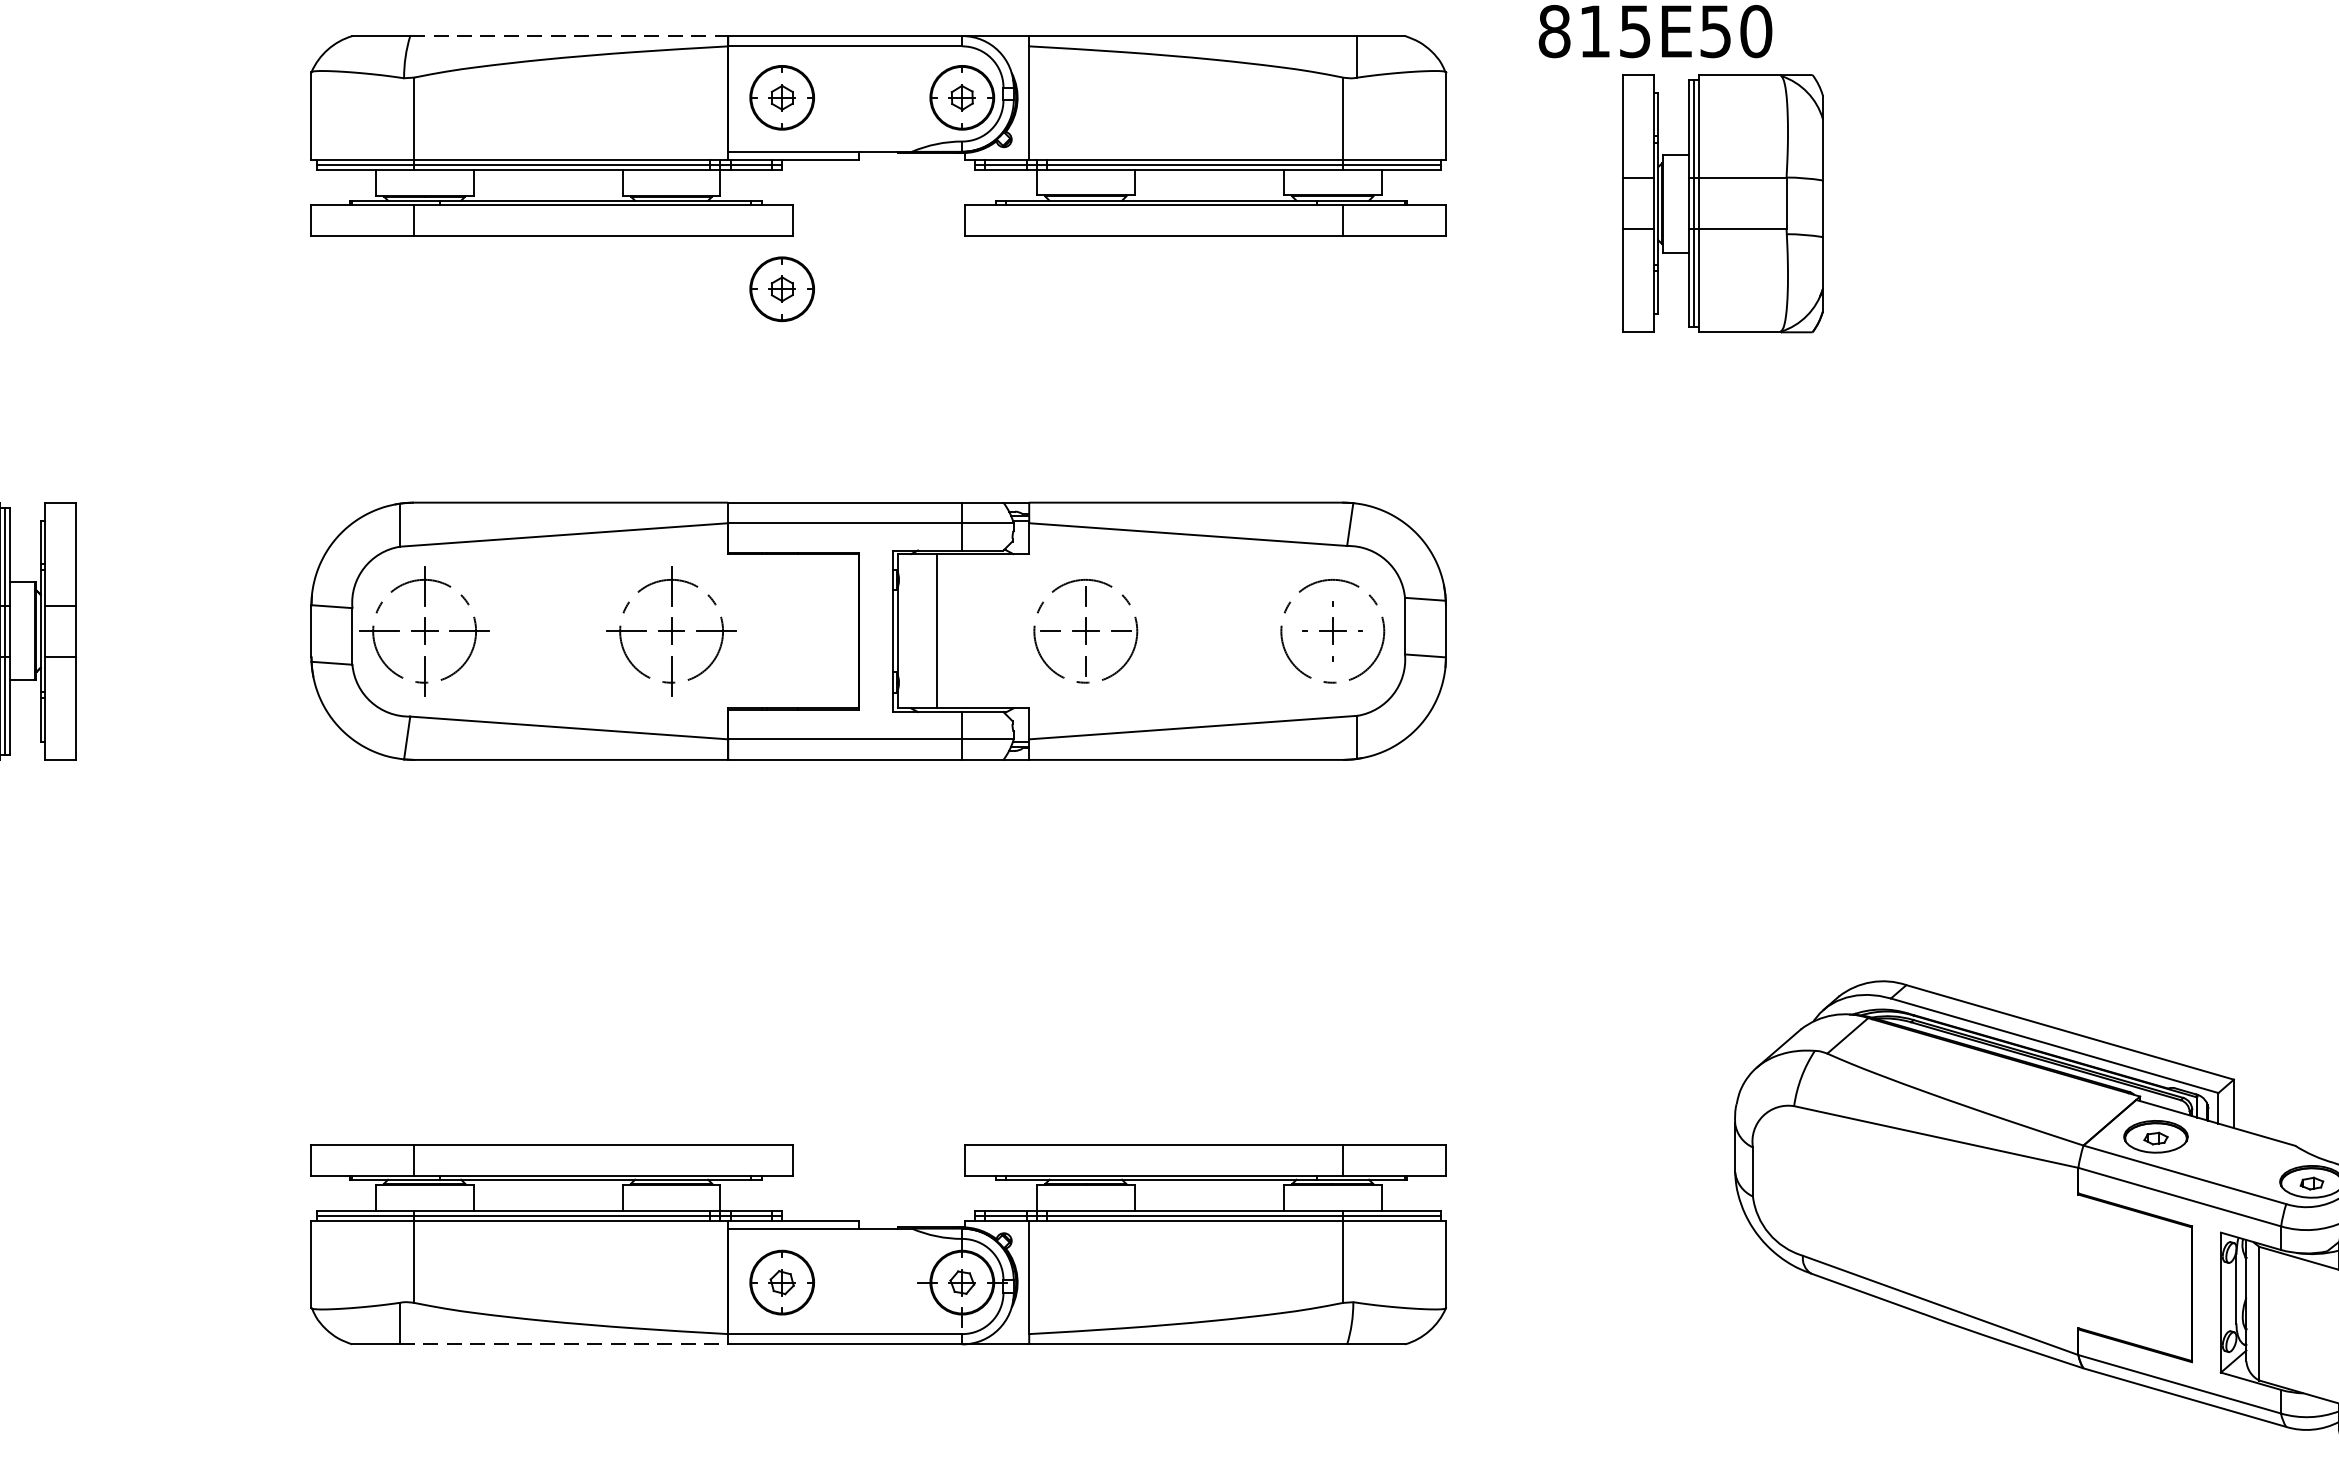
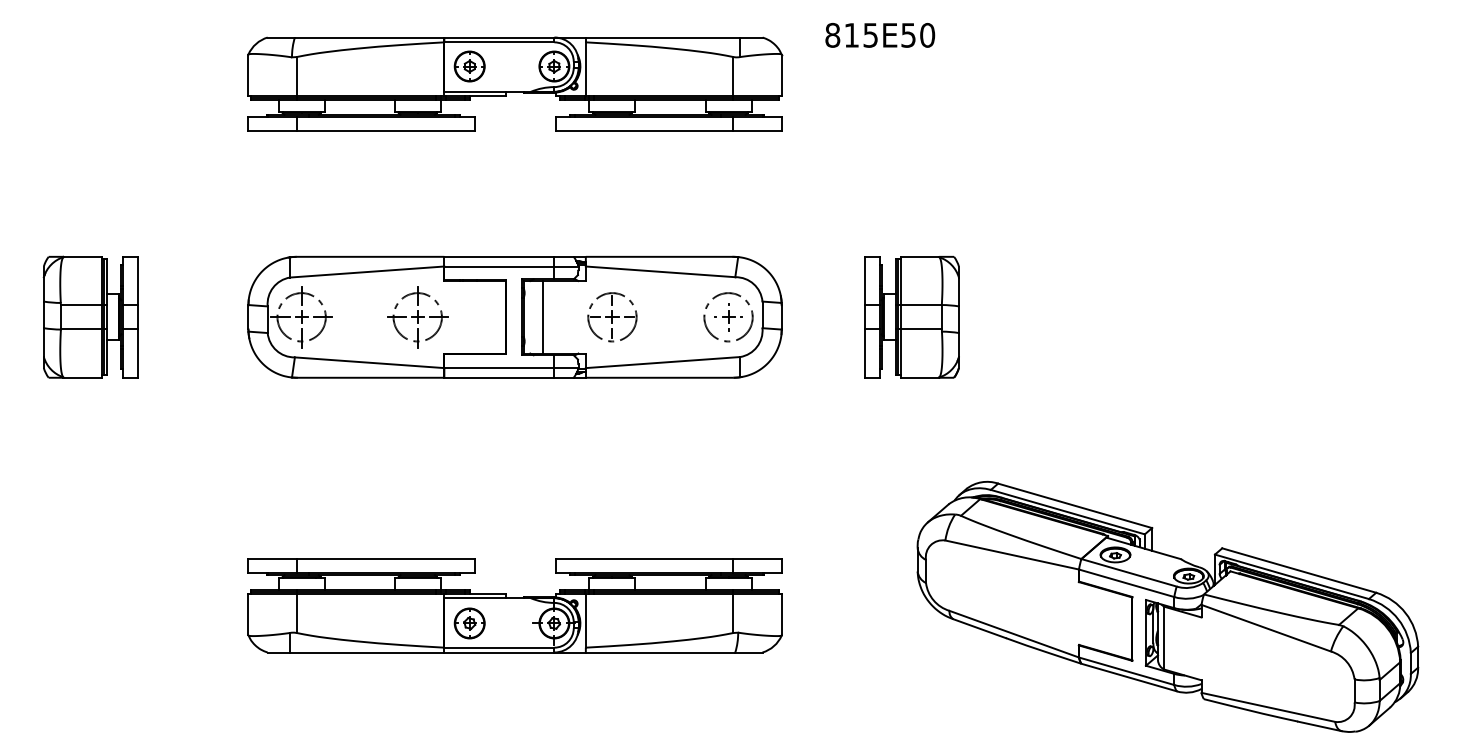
line: (568, 36) -> (369, 37), dashed -> solid
part: (1722, 204) -> (911, 317), moved
part: (781, 289) -> (469, 156), removed
line: (564, 1344) -> (367, 652), dashed -> solid

